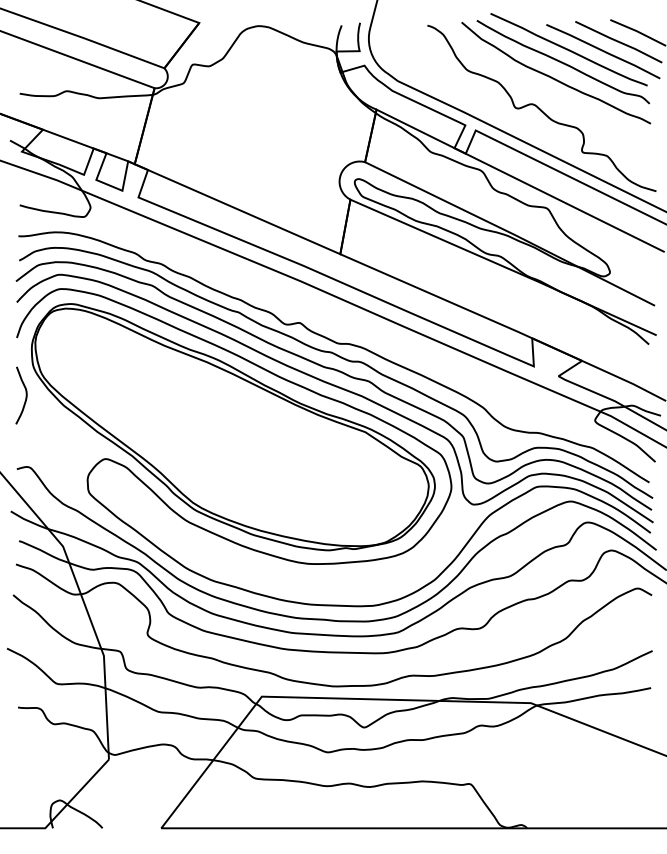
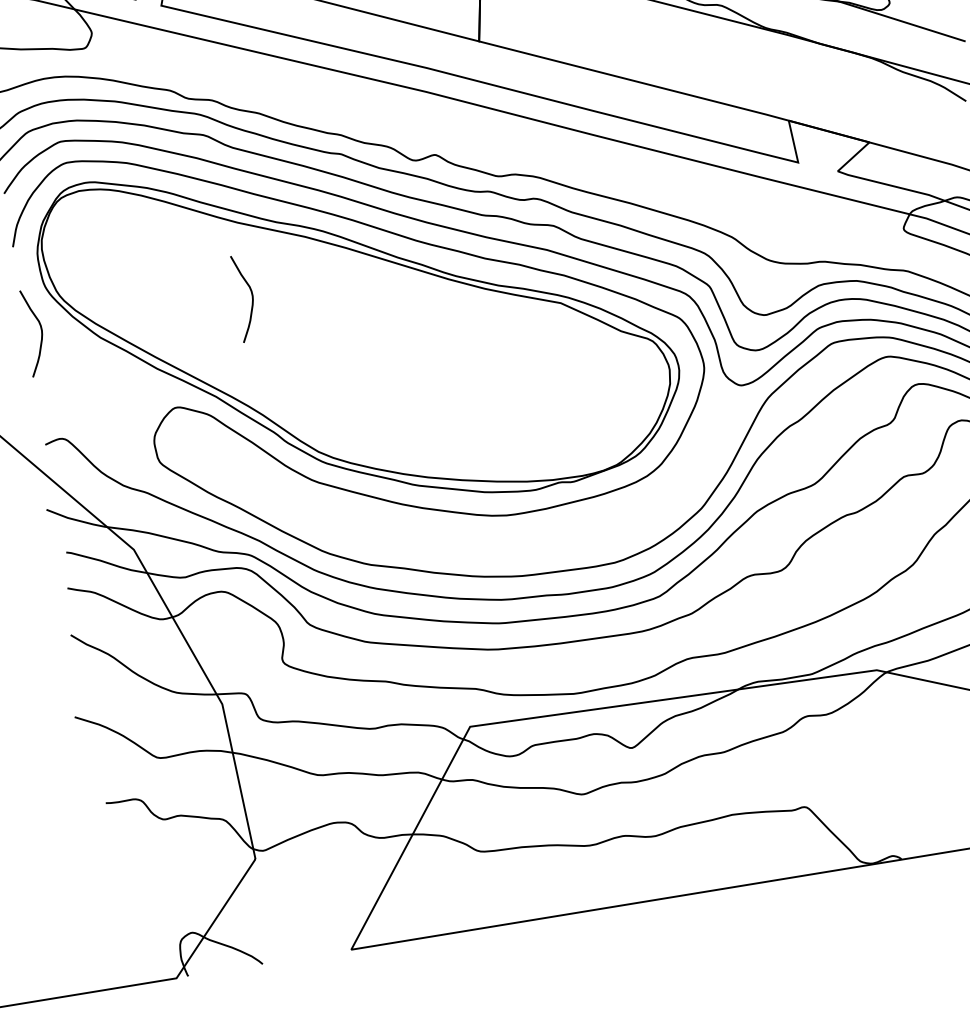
curve: (165, 395) -> (250, 297), added

